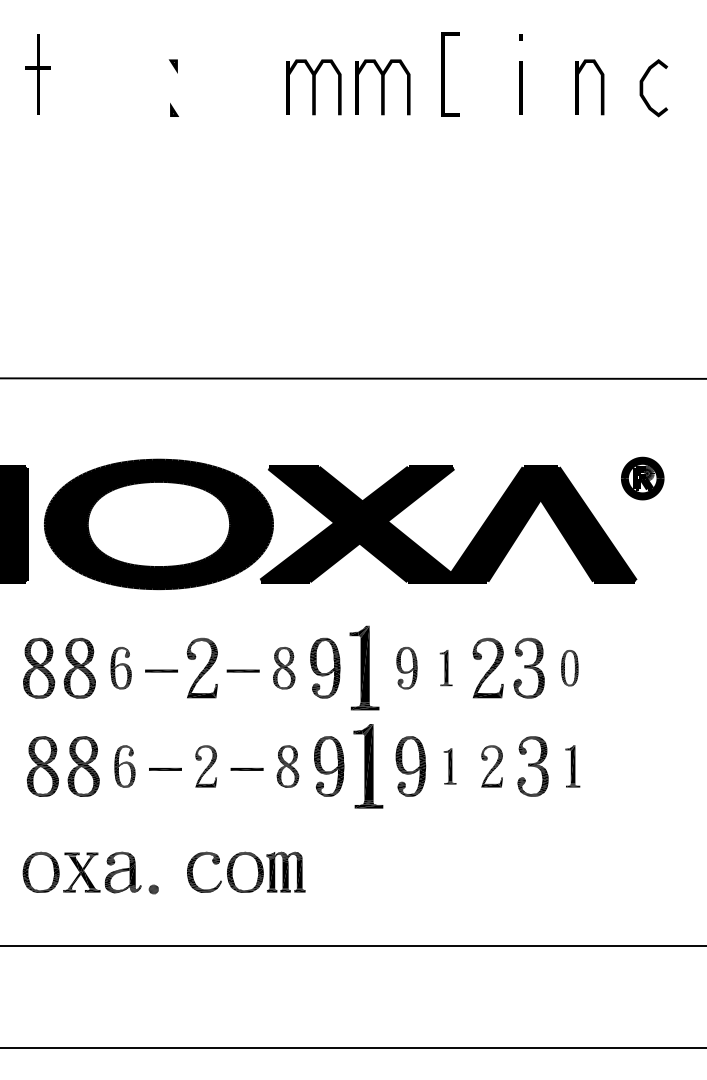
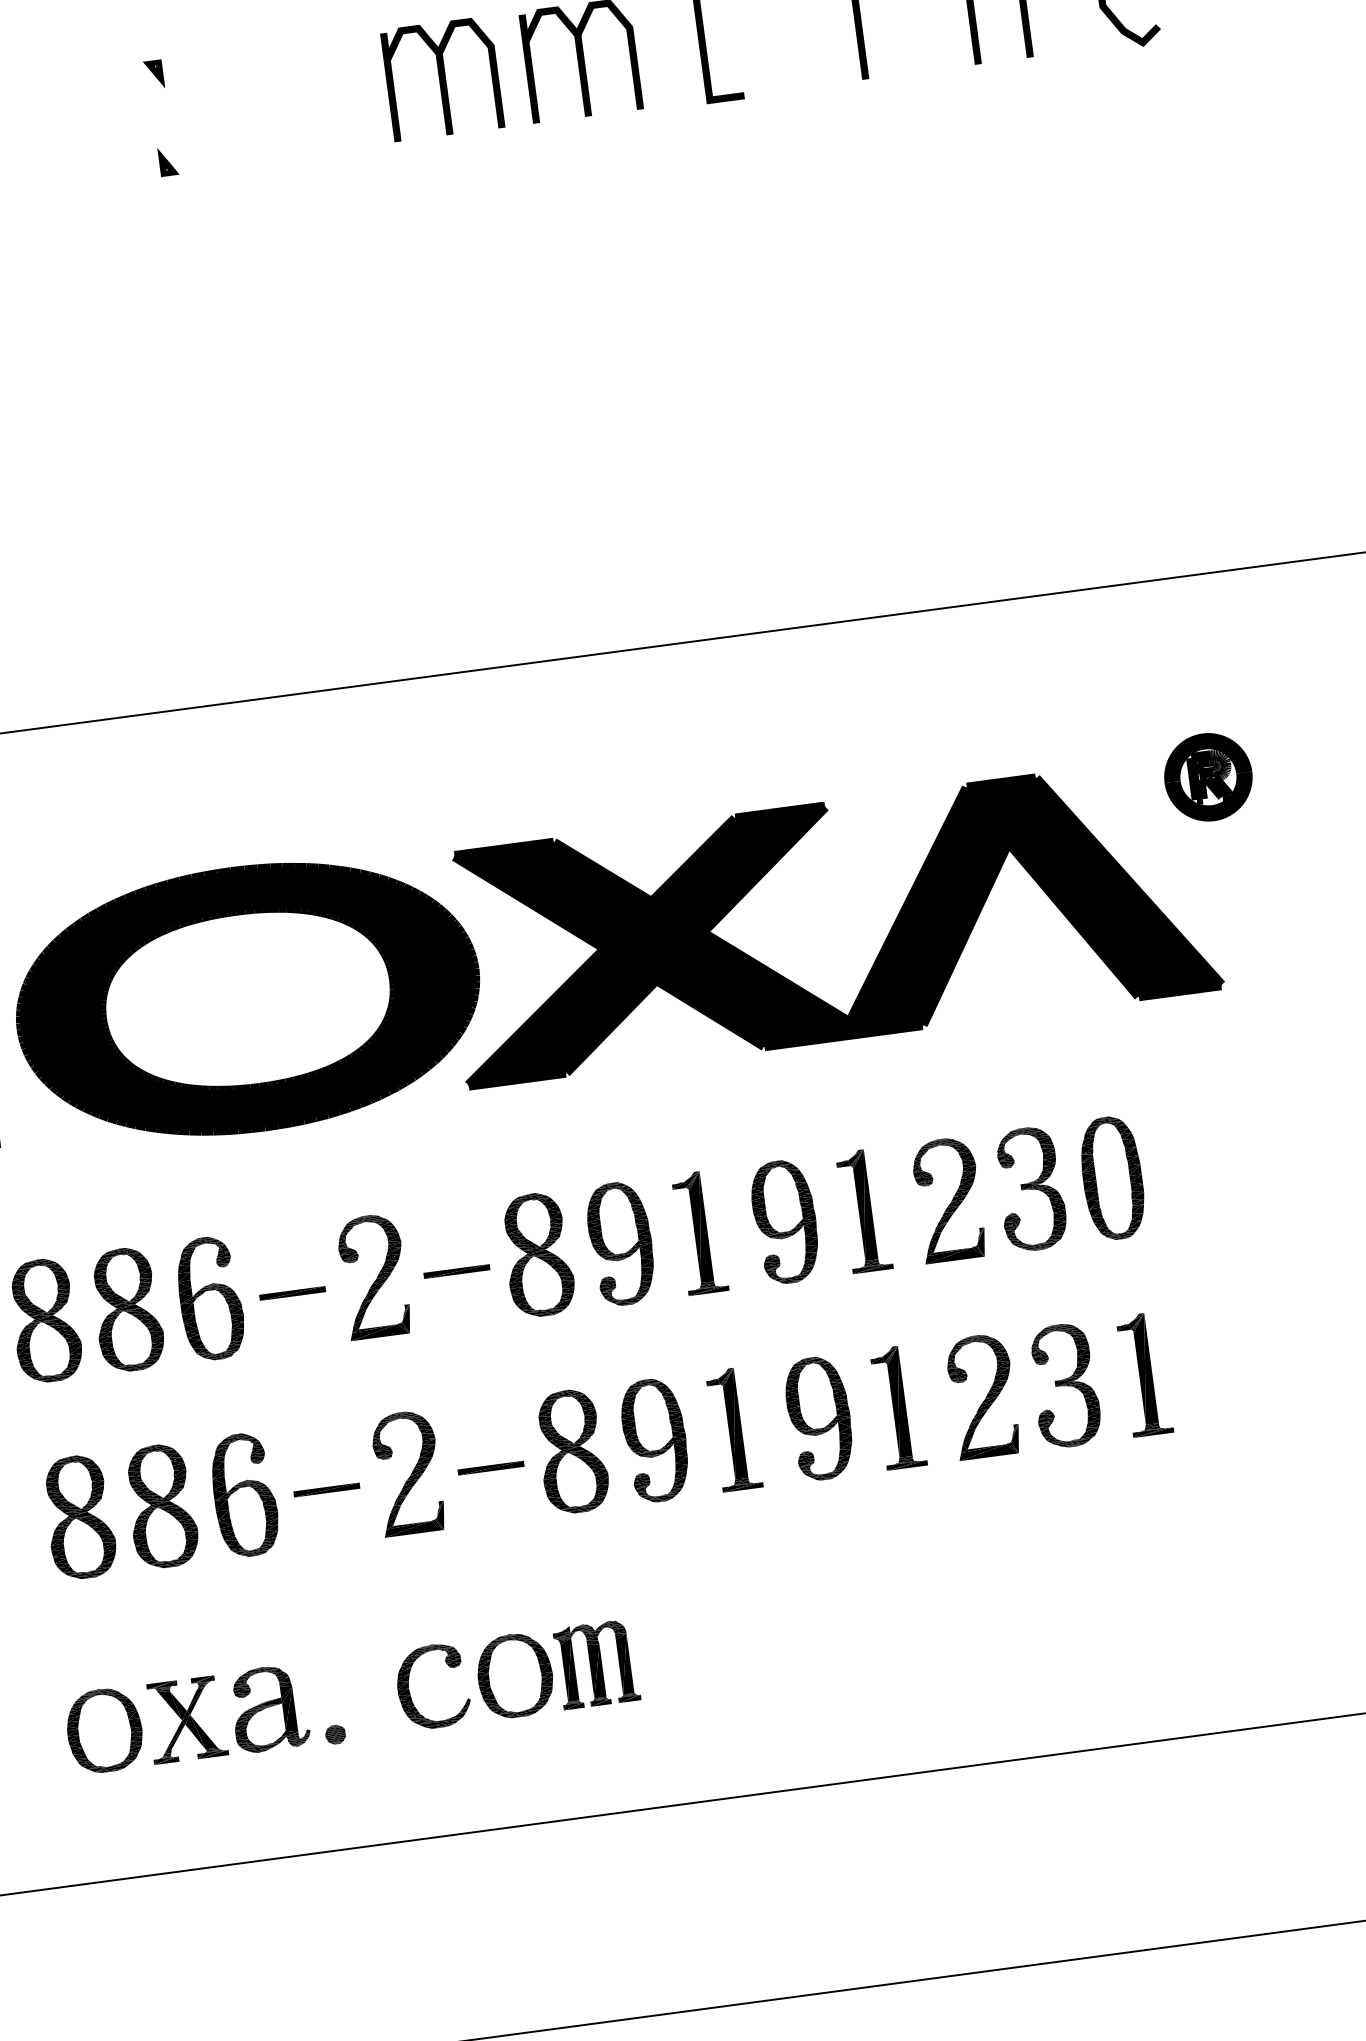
part: (121, 667) -> (211, 1296), size x1.43
part: (284, 667) -> (538, 1253), size x1.43
part: (364, 667) -> (699, 1231), size x0.71
part: (406, 667) -> (784, 1220), size x1.43
part: (445, 667) -> (862, 1210), size x1.67
part: (569, 667) -> (1111, 1176), size x1.67
part: (124, 766) -> (243, 1495), size x1.43
part: (205, 766) -> (406, 1473), size x1.43
part: (287, 766) -> (571, 1451), size x1.43
part: (368, 766) -> (734, 1429), size x0.71
part: (449, 766) -> (897, 1408), size x1.67
part: (491, 766) -> (981, 1396), size x1.43
part: (572, 766) -> (1144, 1375), size x1.43

